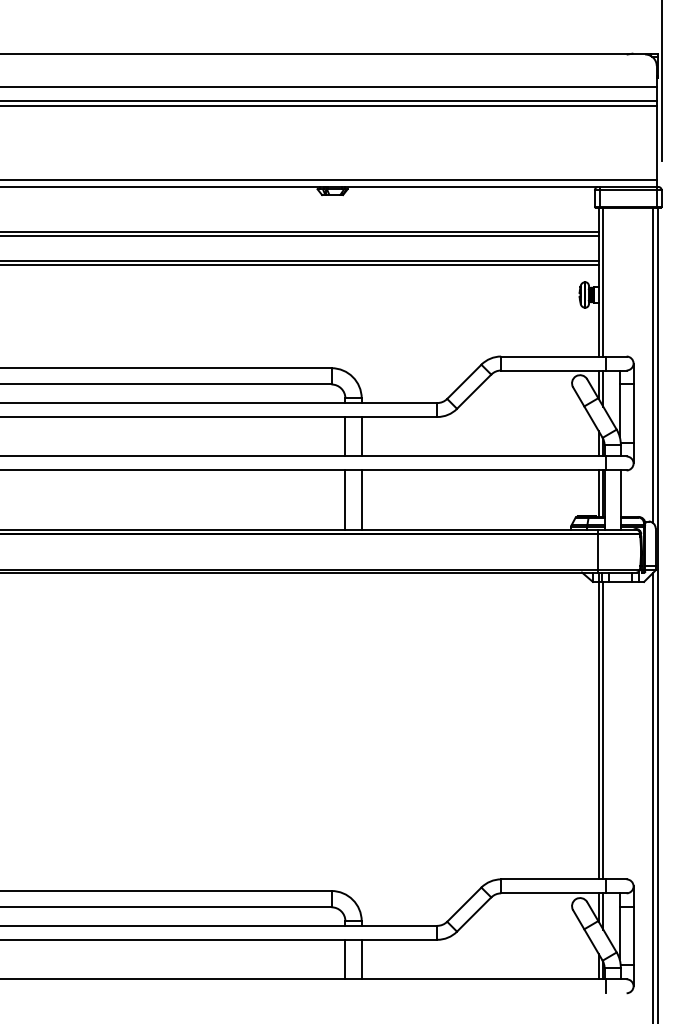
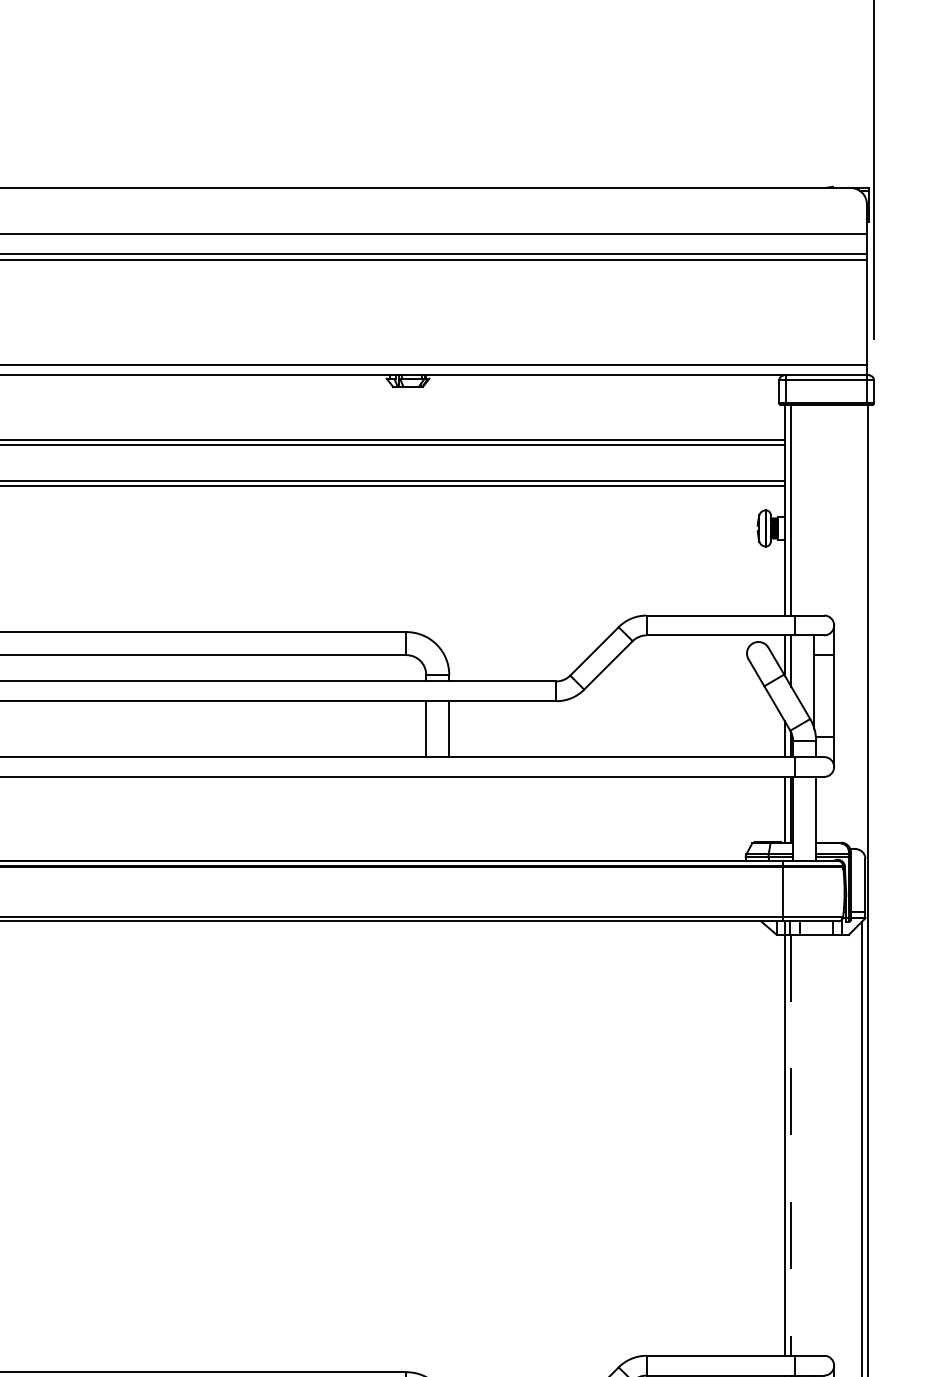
line: (653, 365) -> (862, 628), removed
line: (345, 499) -> (426, 817), removed
line: (361, 499) -> (448, 817), removed
line: (603, 730) -> (791, 1145), solid -> dashed

